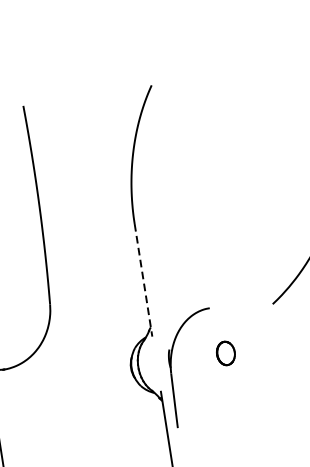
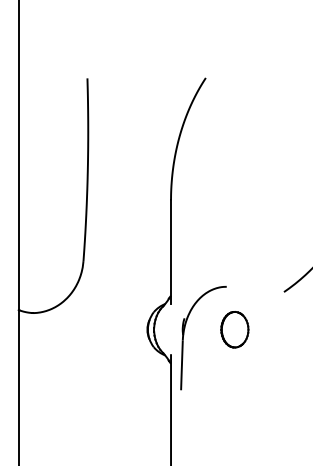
line: (144, 280) -> (171, 252), dashed -> solid
part: (225, 353) -> (234, 329), size x1.67

